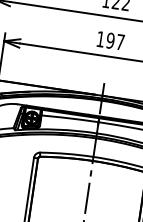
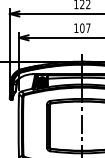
text: (110, 41) -> (82, 28), 197 -> 107

